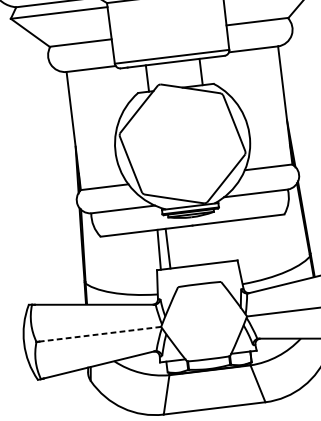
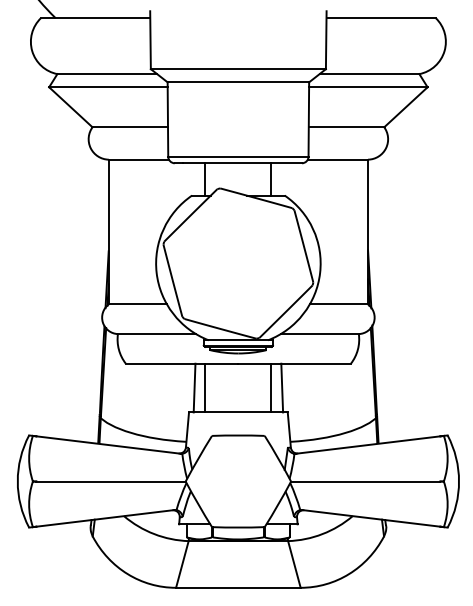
line: (230, 240) -> (282, 387), added
line: (221, 241) -> (271, 387), added
line: (100, 334) -> (111, 481), dashed -> solid

